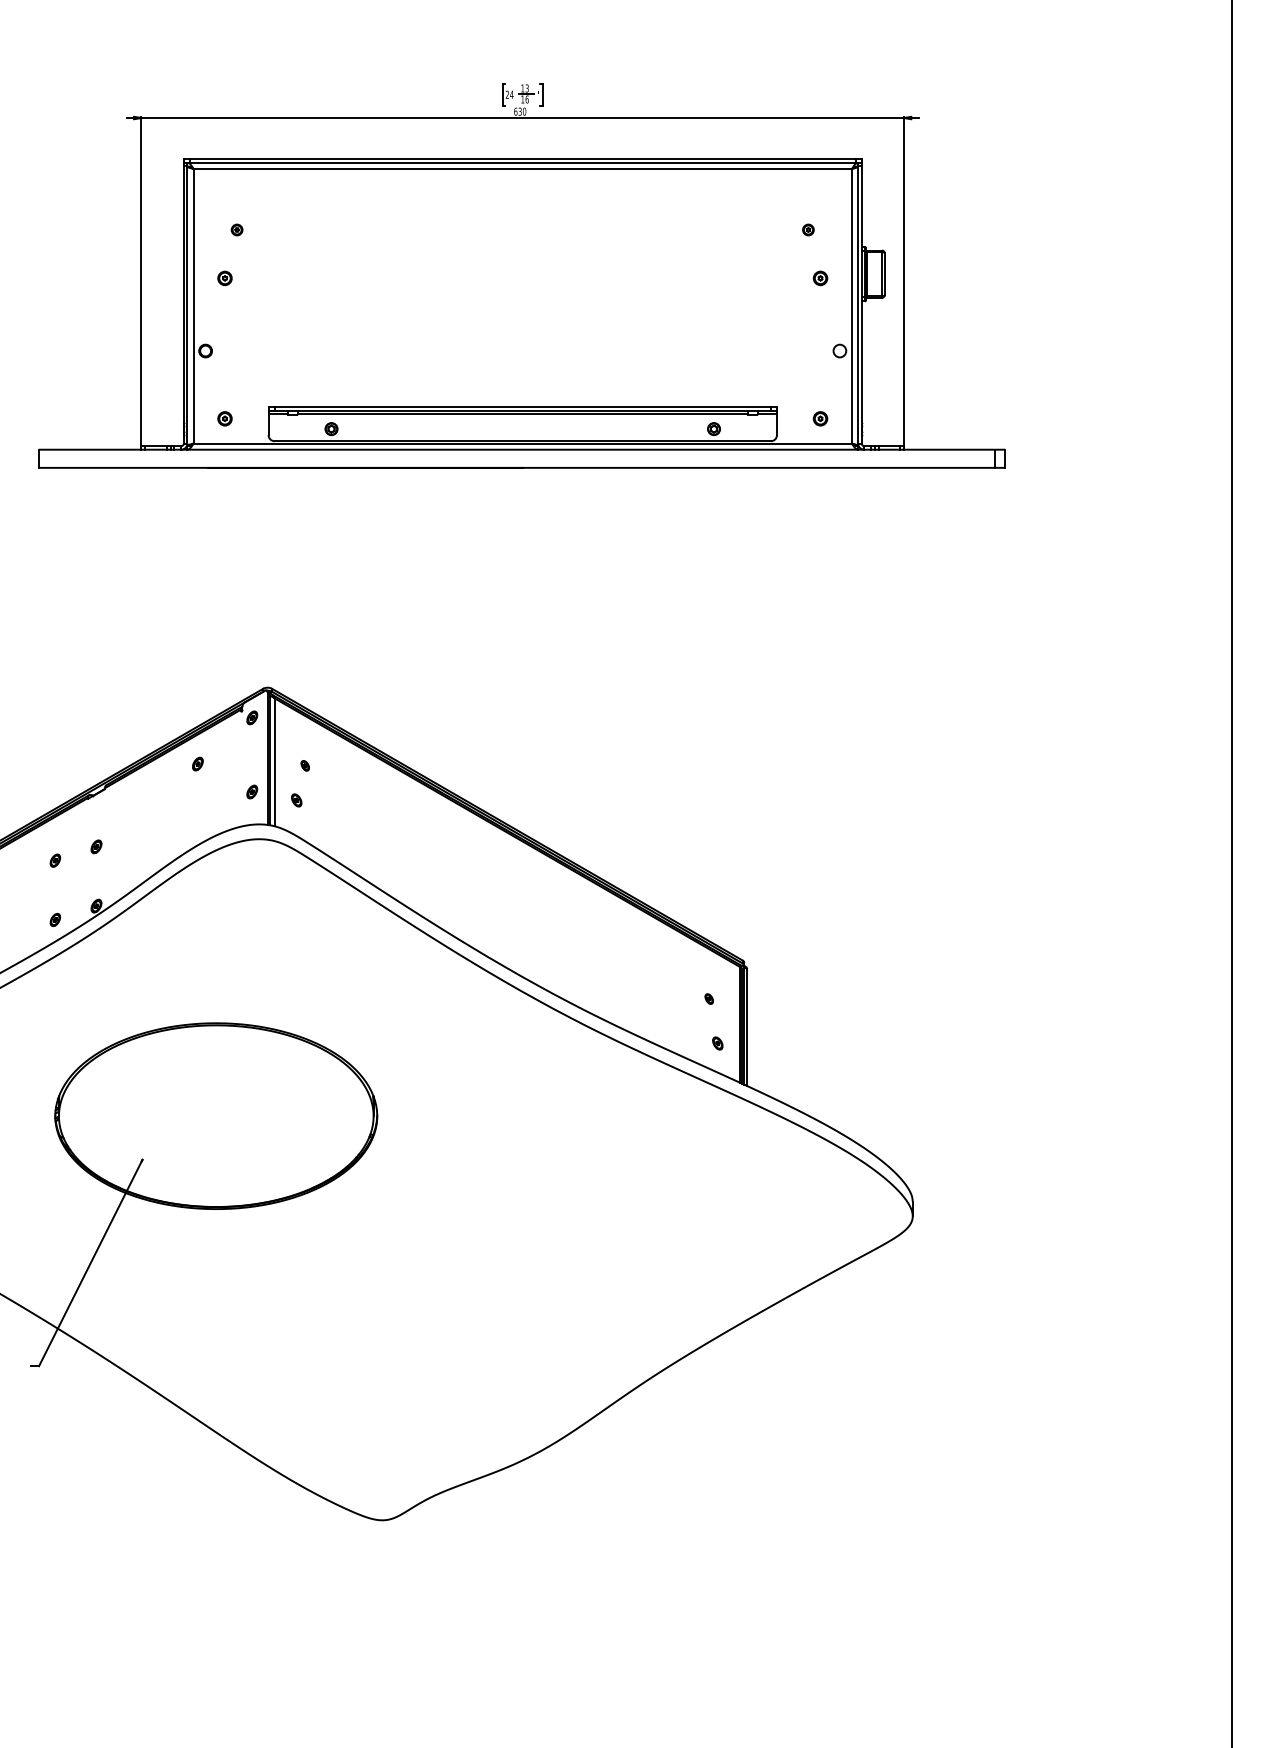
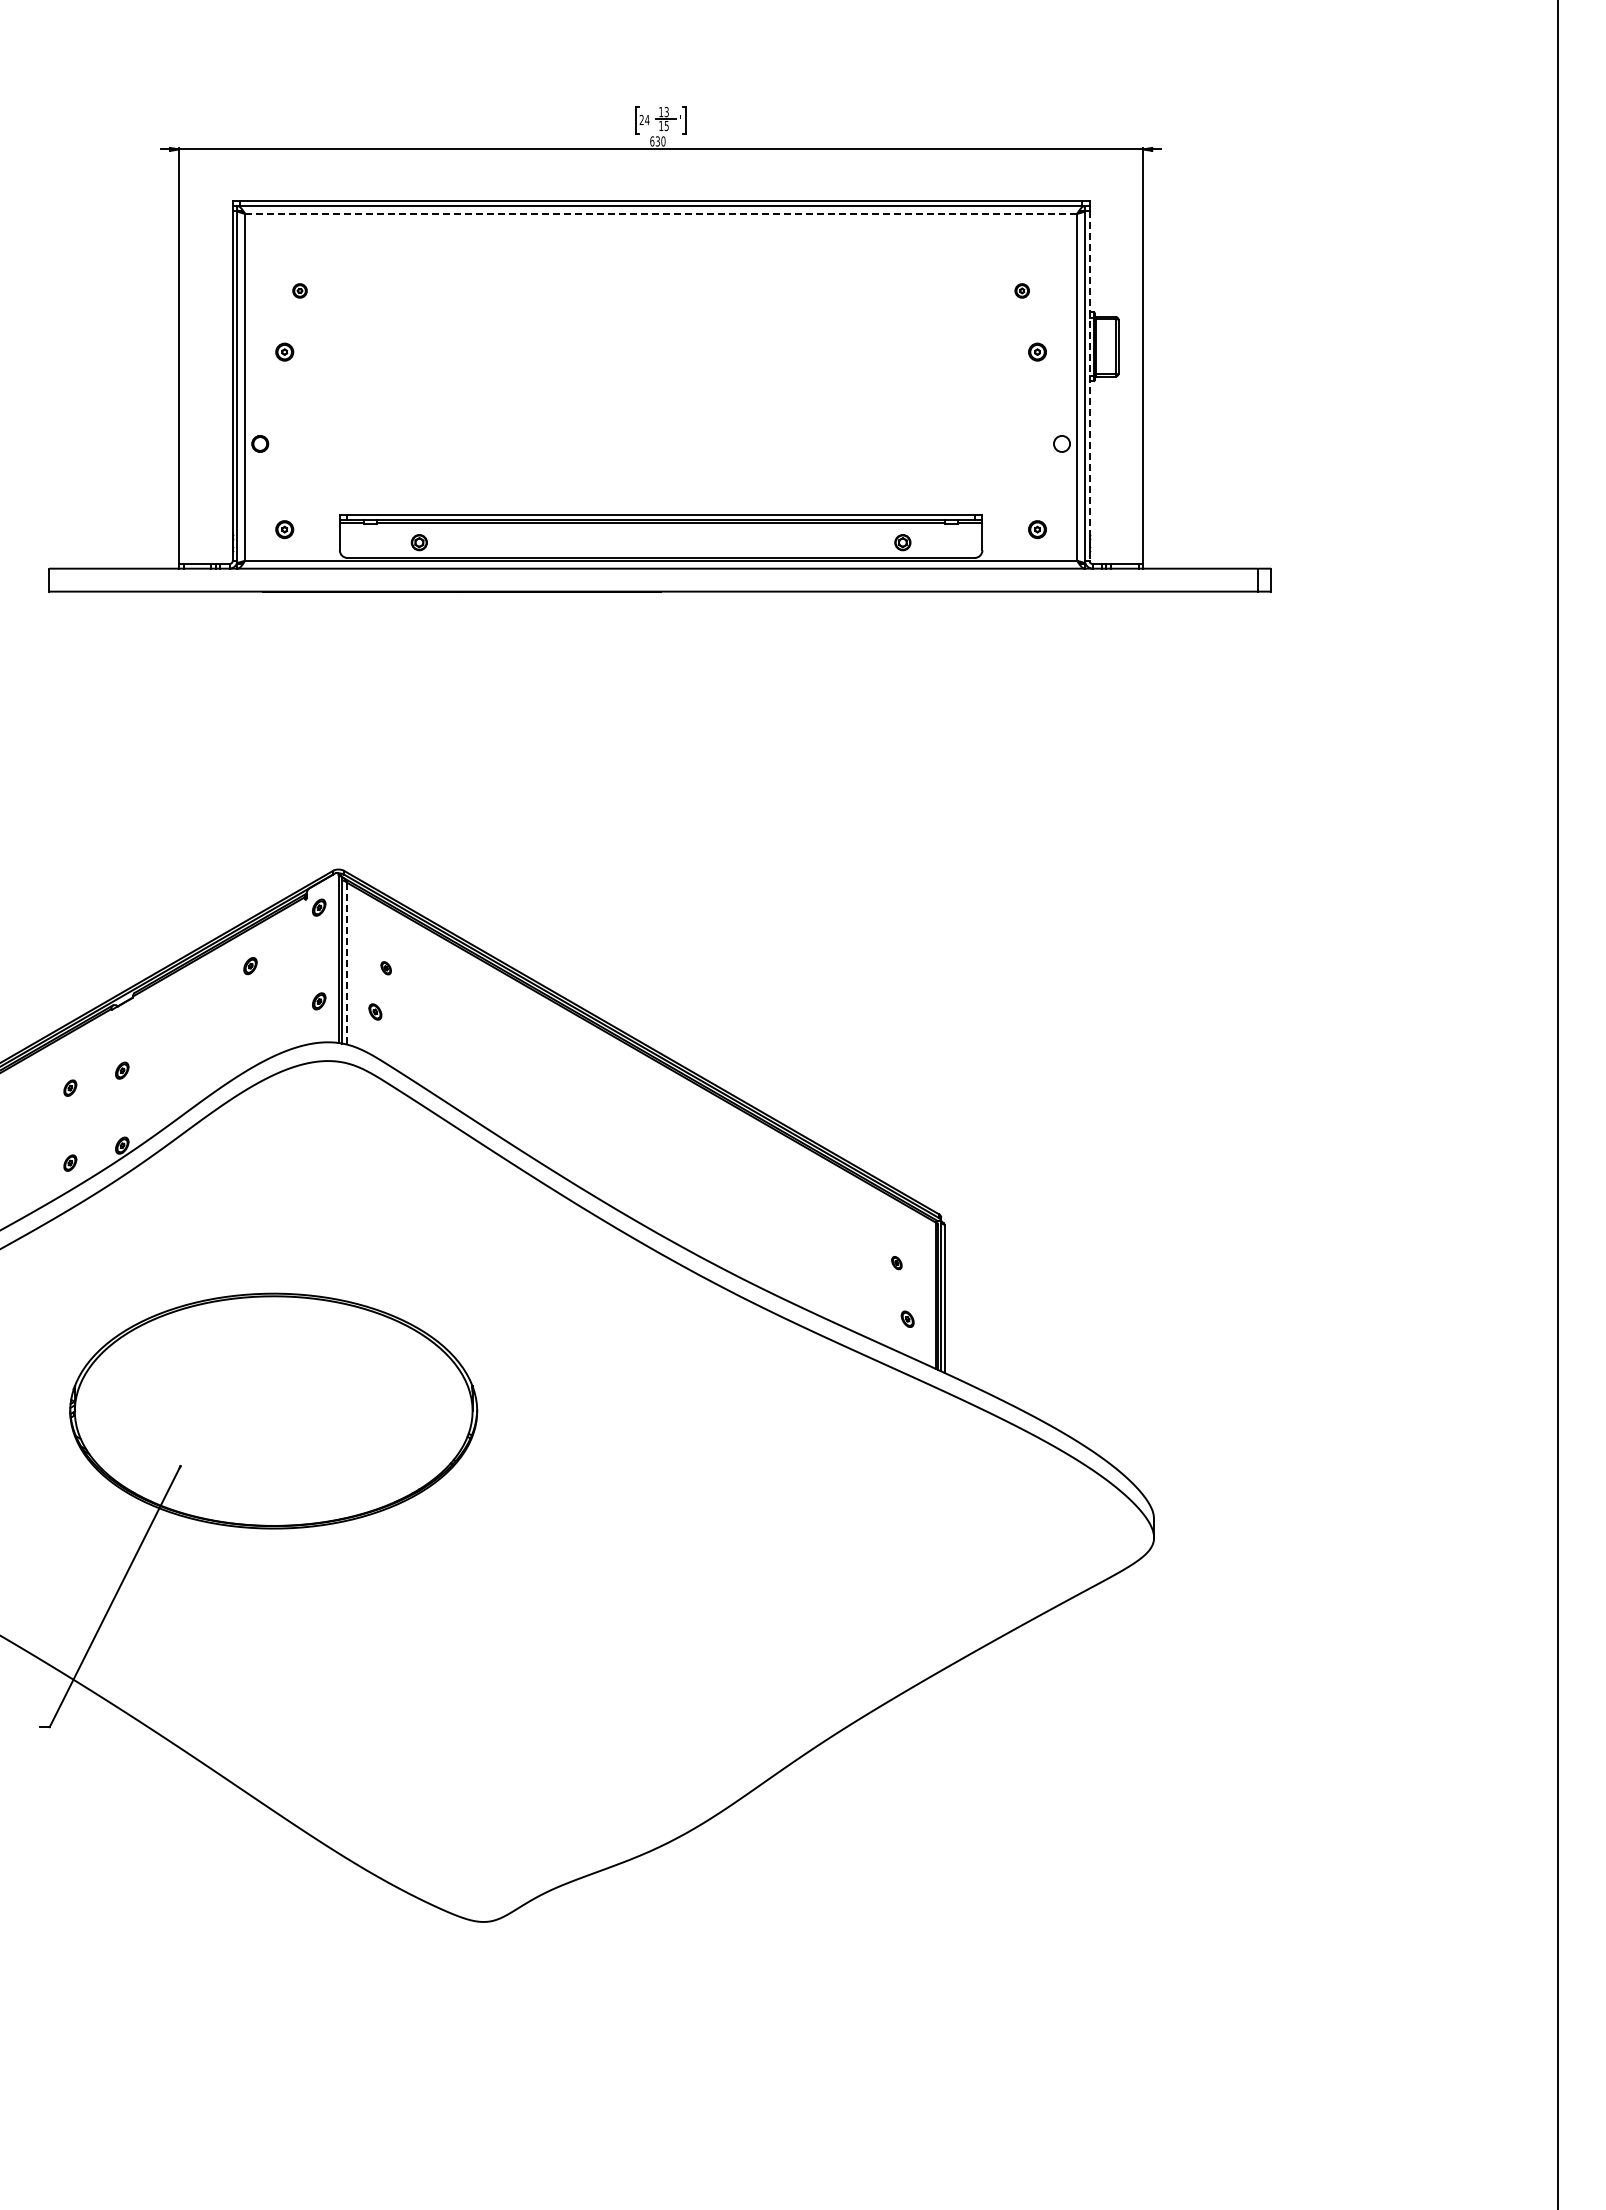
text: (527, 99) -> (666, 125), 16 -> 15
line: (522, 168) -> (660, 213), solid -> dashed
line: (861, 305) -> (1089, 386), solid -> dashed
line: (274, 762) -> (347, 963), solid -> dashed

